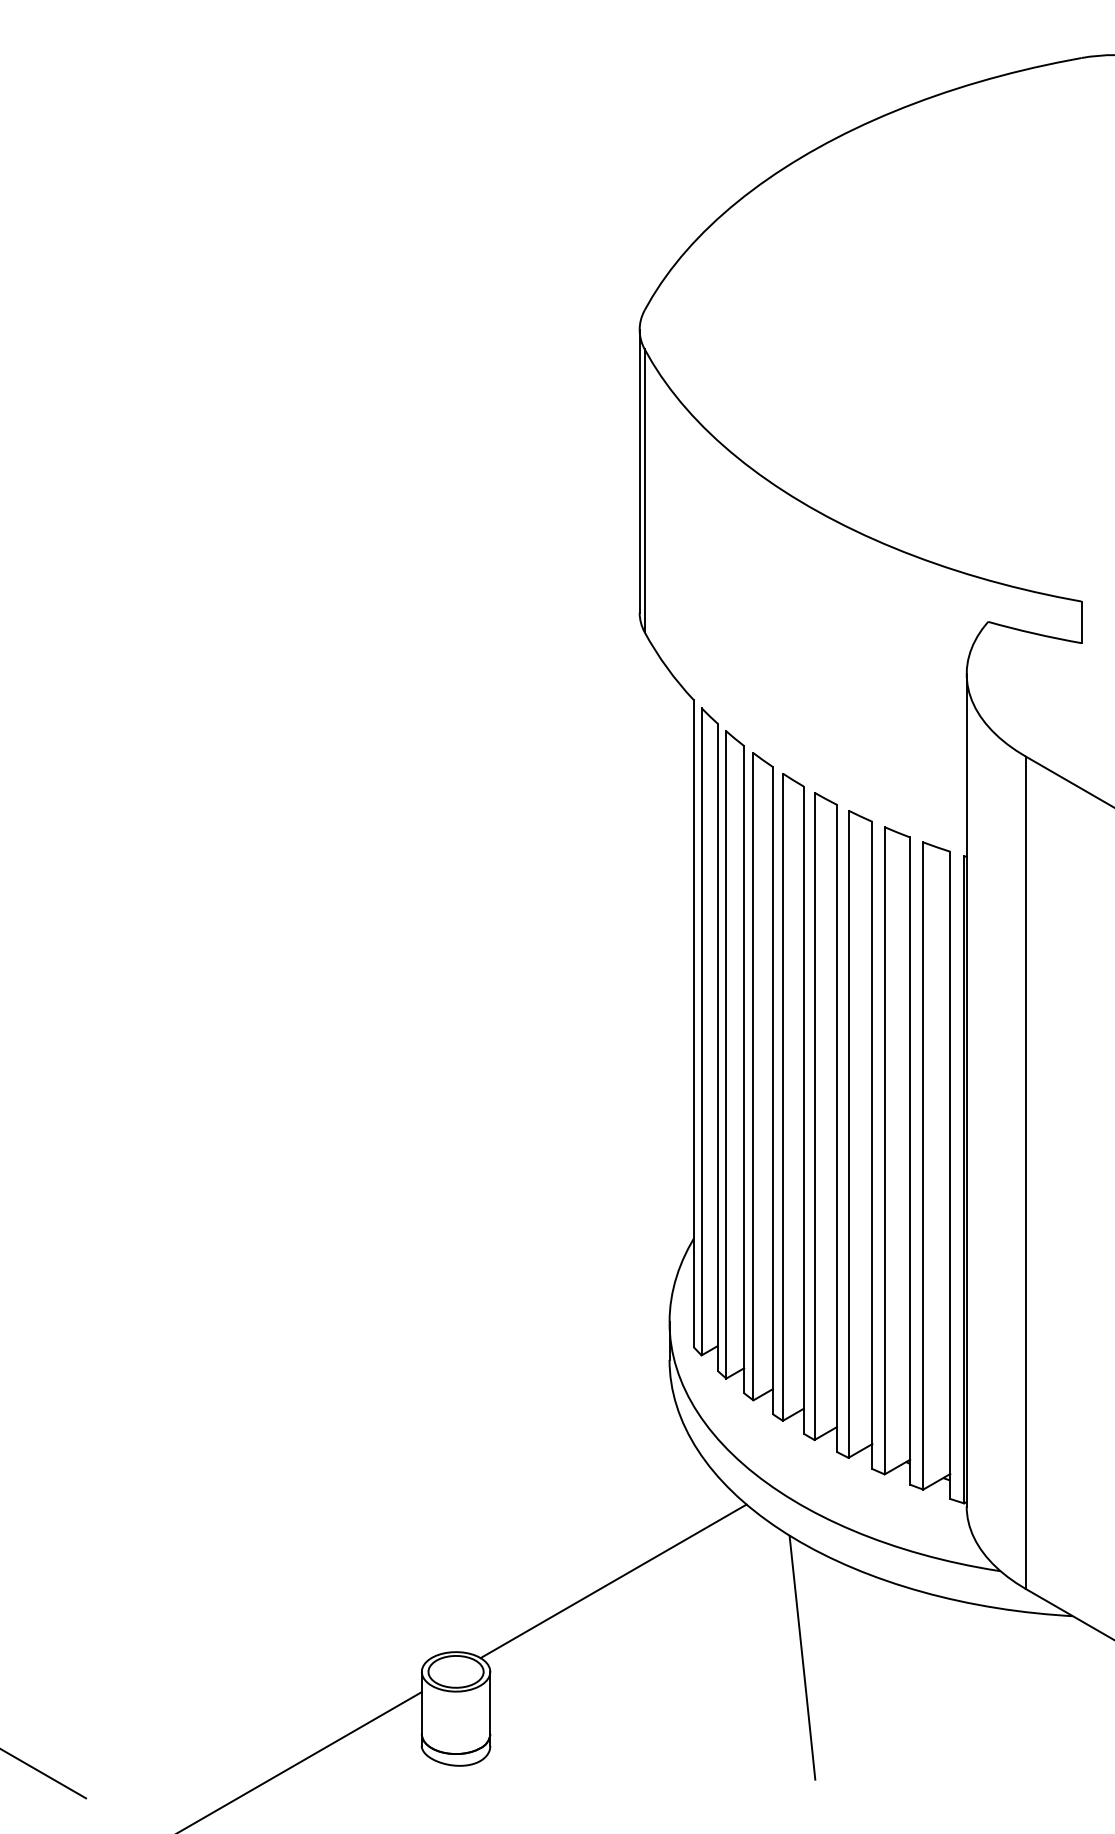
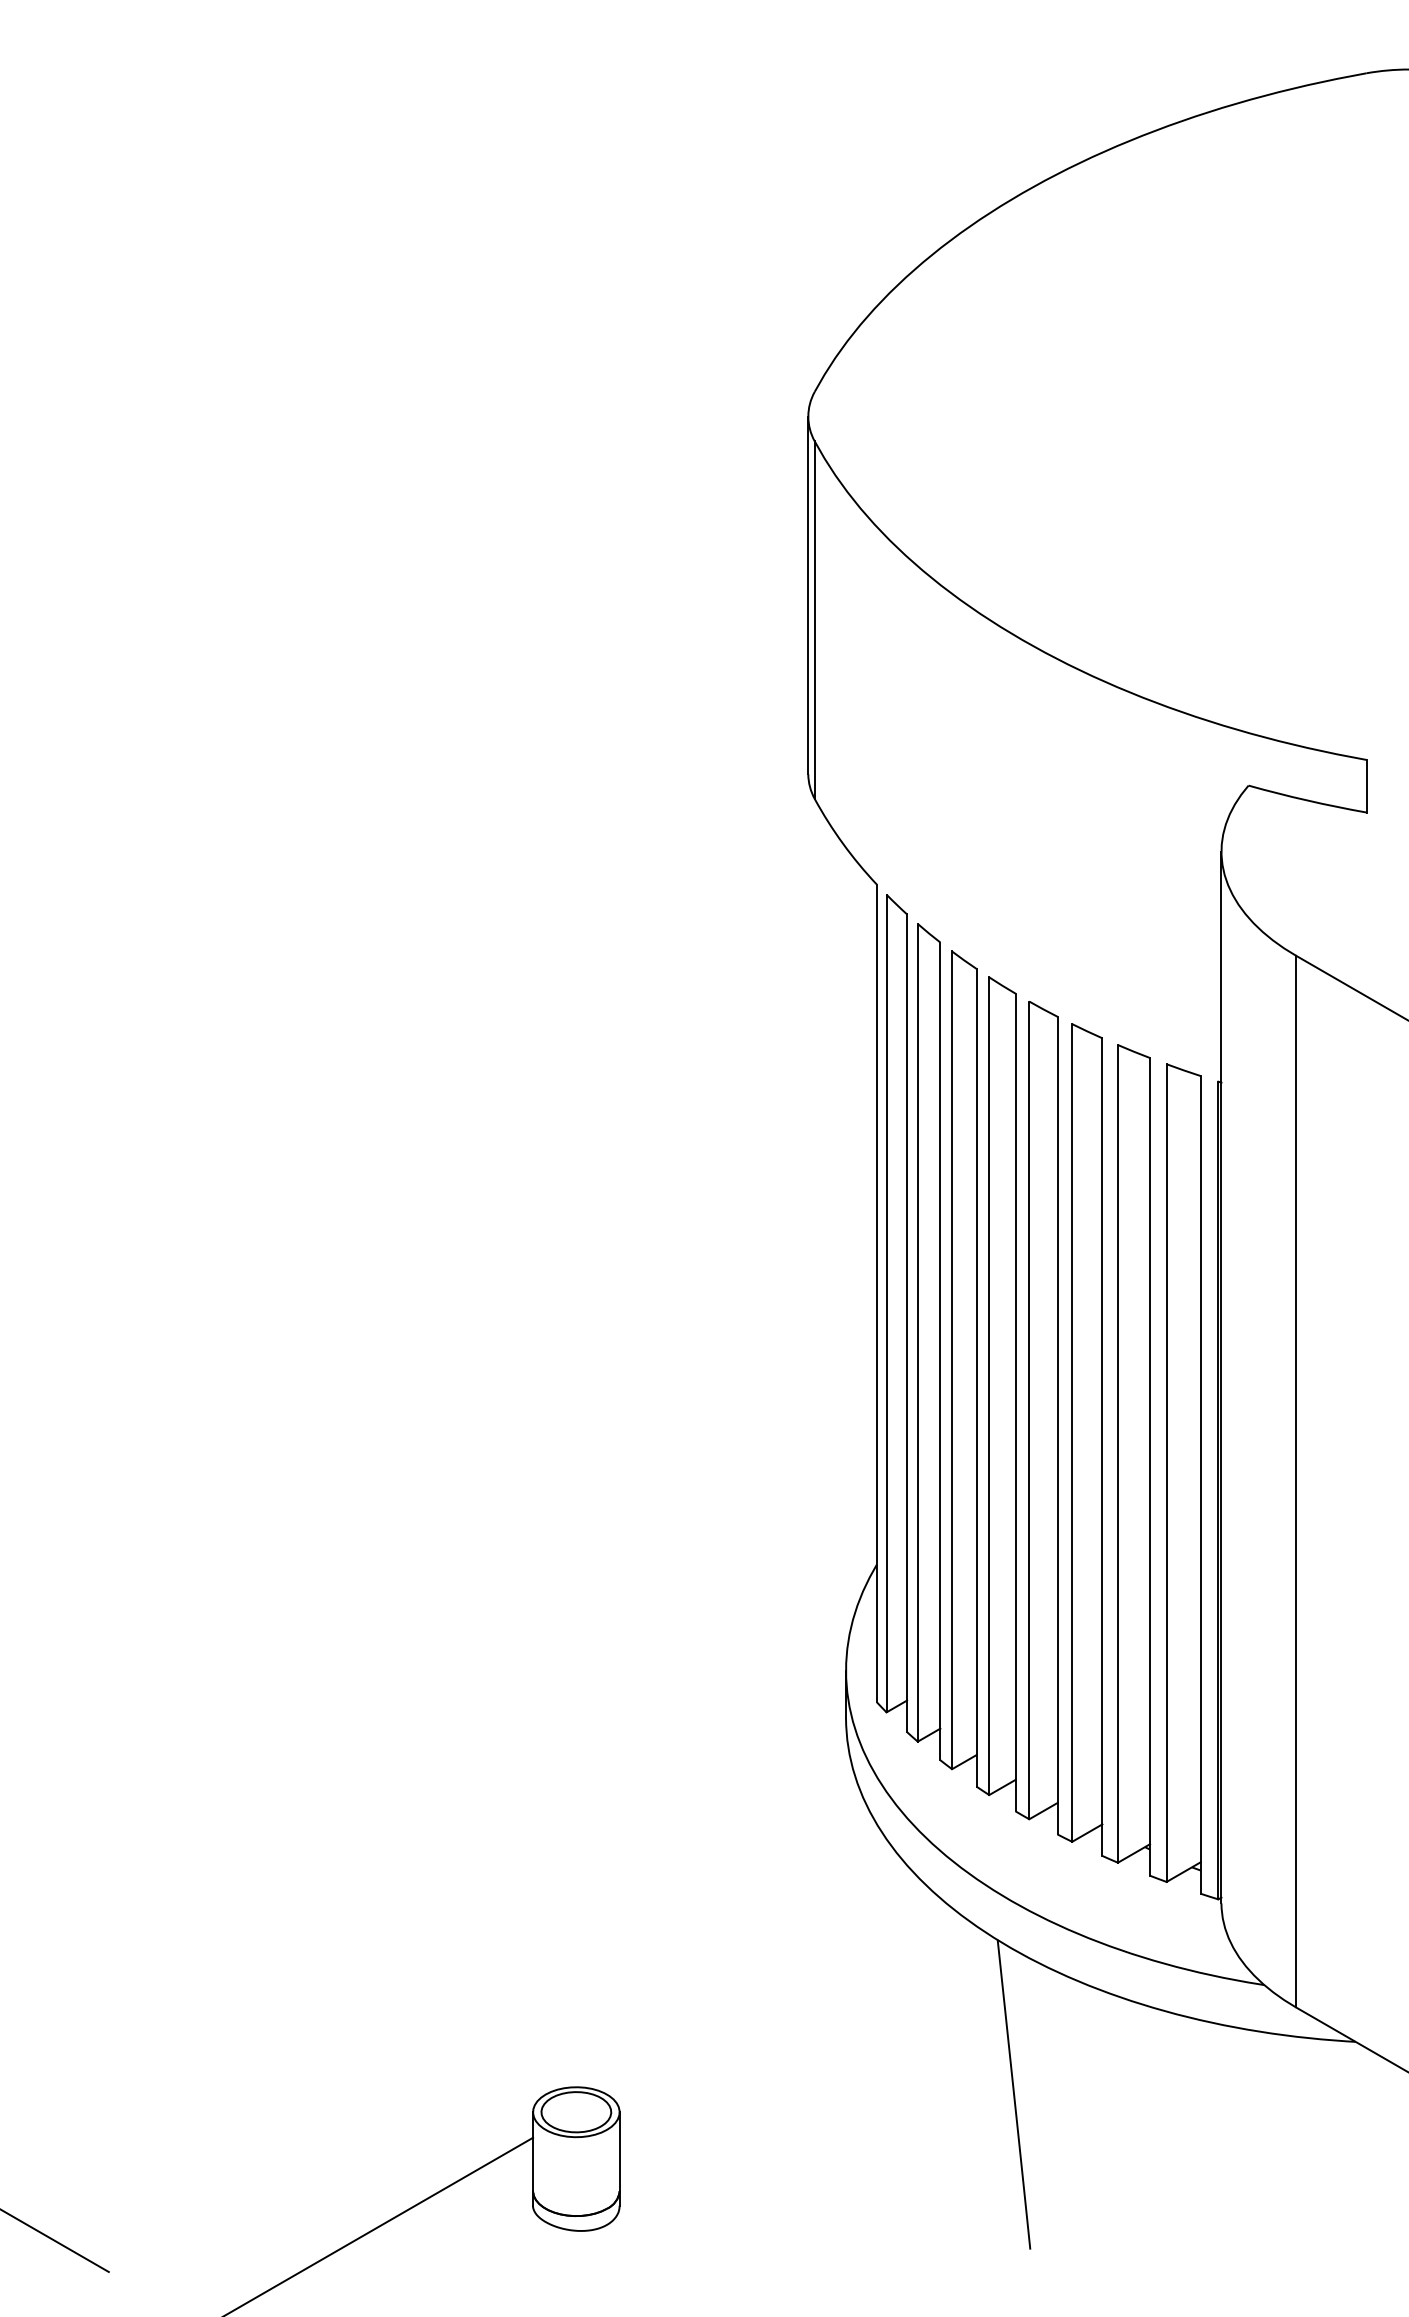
line: (613, 1581) -> (775, 1997), removed

